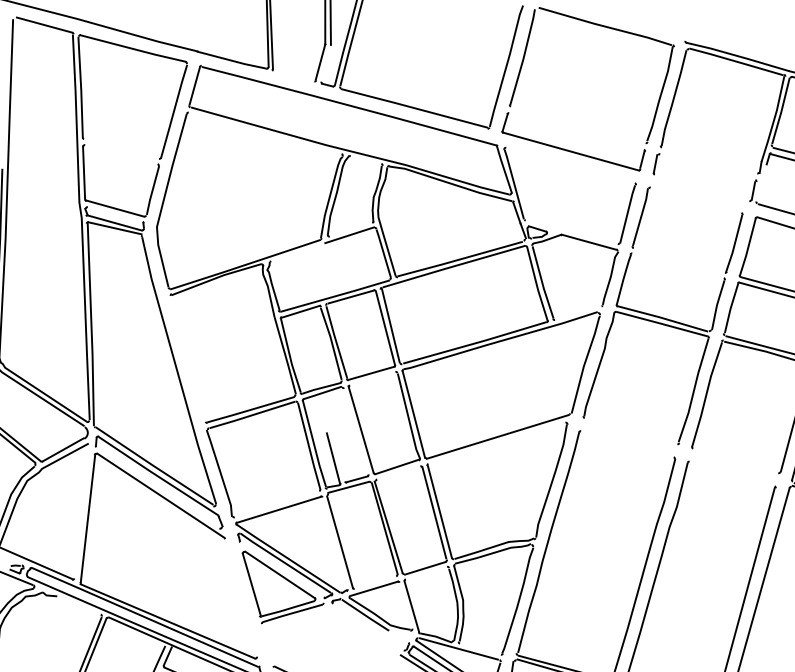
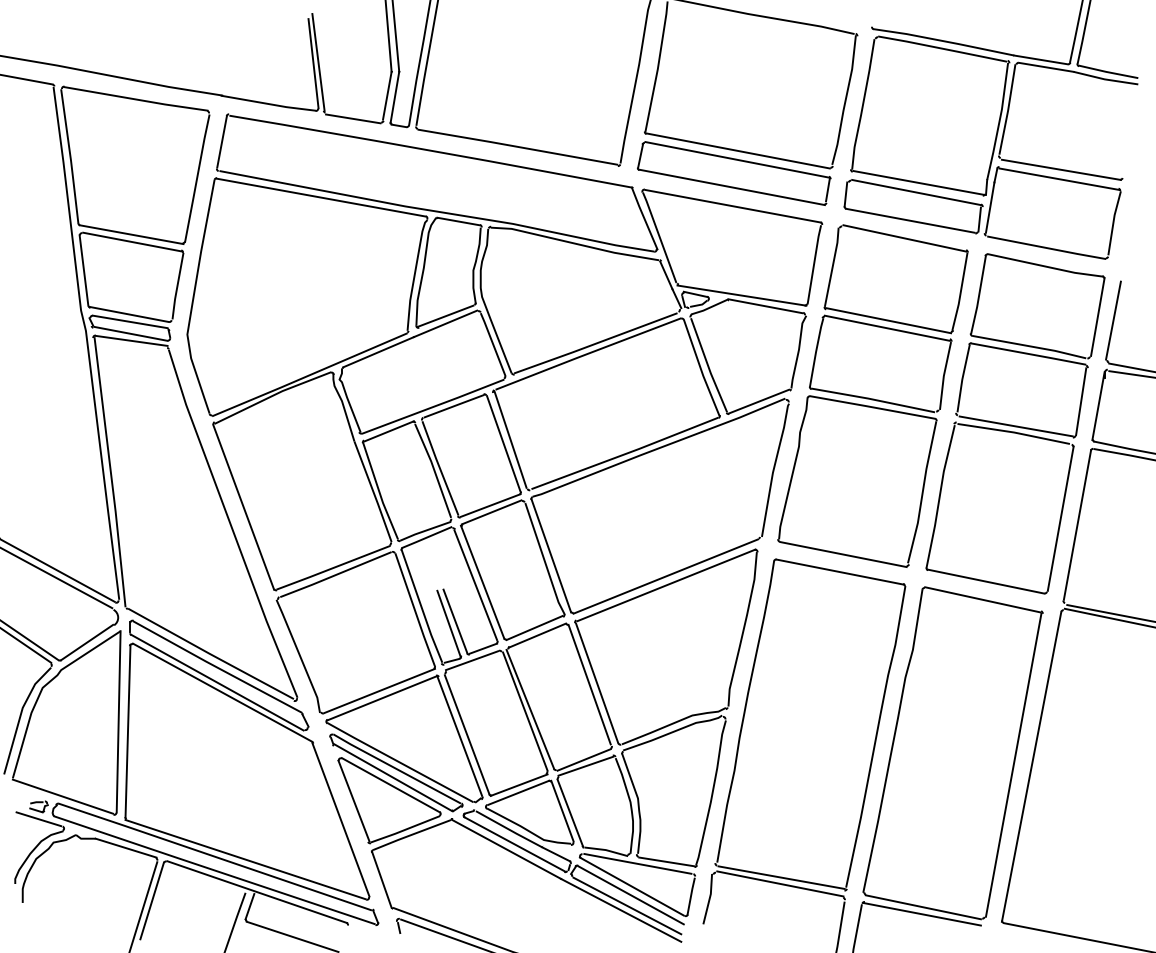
line: (325, 63) -> (394, 97), added
line: (294, 76) -> (353, 118), added
line: (577, 124) -> (737, 150), added
line: (576, 131) -> (736, 159), added
line: (265, 133) -> (321, 197), added
line: (121, 149) -> (131, 234), added
line: (121, 154) -> (132, 241), added
line: (365, 159) -> (458, 221), added
line: (710, 159) -> (918, 182), added
line: (571, 165) -> (733, 205), added
line: (708, 166) -> (916, 192), added
line: (761, 182) -> (989, 207), added
line: (701, 187) -> (910, 220), added
line: (696, 200) -> (904, 238), added
line: (115, 213) -> (130, 321), added
line: (350, 229) -> (445, 315), added
line: (571, 232) -> (741, 295), added
line: (297, 252) -> (378, 352), added
line: (679, 260) -> (888, 320), added
line: (677, 265) -> (886, 327), added
line: (577, 312) -> (758, 401), added
line: (187, 359) -> (243, 507), added
line: (372, 378) -> (491, 512), added
line: (355, 431) -> (475, 585), added
line: (631, 431) -> (843, 554), added
line: (497, 443) -> (666, 585), added
line: (627, 444) -> (840, 571), added
line: (338, 456) -> (455, 620), added
line: (735, 460) -> (985, 581), added
line: (398, 472) -> (537, 635), added
line: (731, 473) -> (982, 599), added
line: (157, 487) -> (217, 682), added
line: (277, 503) -> (379, 690), added
line: (81, 510) -> (118, 721), added
line: (334, 542) -> (459, 735), added
line: (282, 569) -> (393, 777), added
line: (426, 572) -> (585, 765), added
line: (375, 582) -> (518, 784), added
line: (240, 597) -> (340, 819), added
line: (78, 604) -> (125, 847), added
line: (406, 604) -> (562, 810), added
line: (368, 626) -> (514, 844), added
line: (362, 629) -> (506, 848), added
line: (399, 636) -> (556, 854), added
line: (267, 644) -> (381, 879), added
line: (480, 648) -> (666, 861), added

